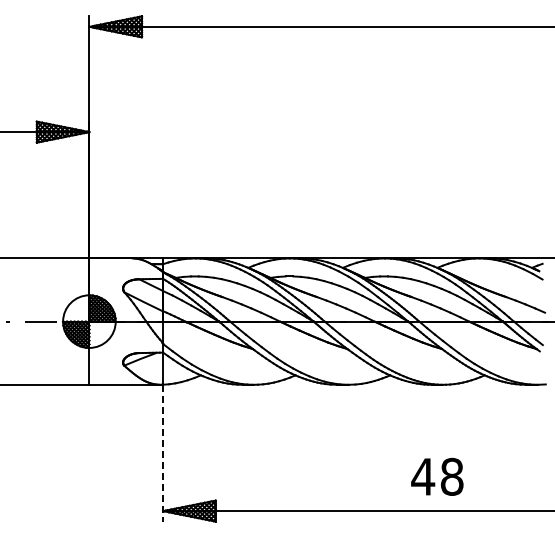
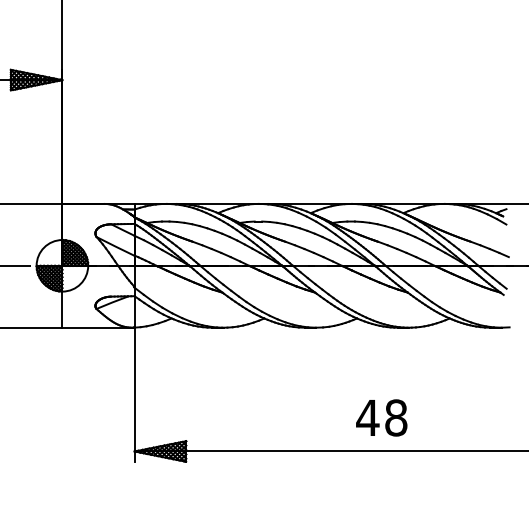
line: (163, 453) -> (134, 395), dashed -> solid
text: (437, 476) -> (381, 417), moved

